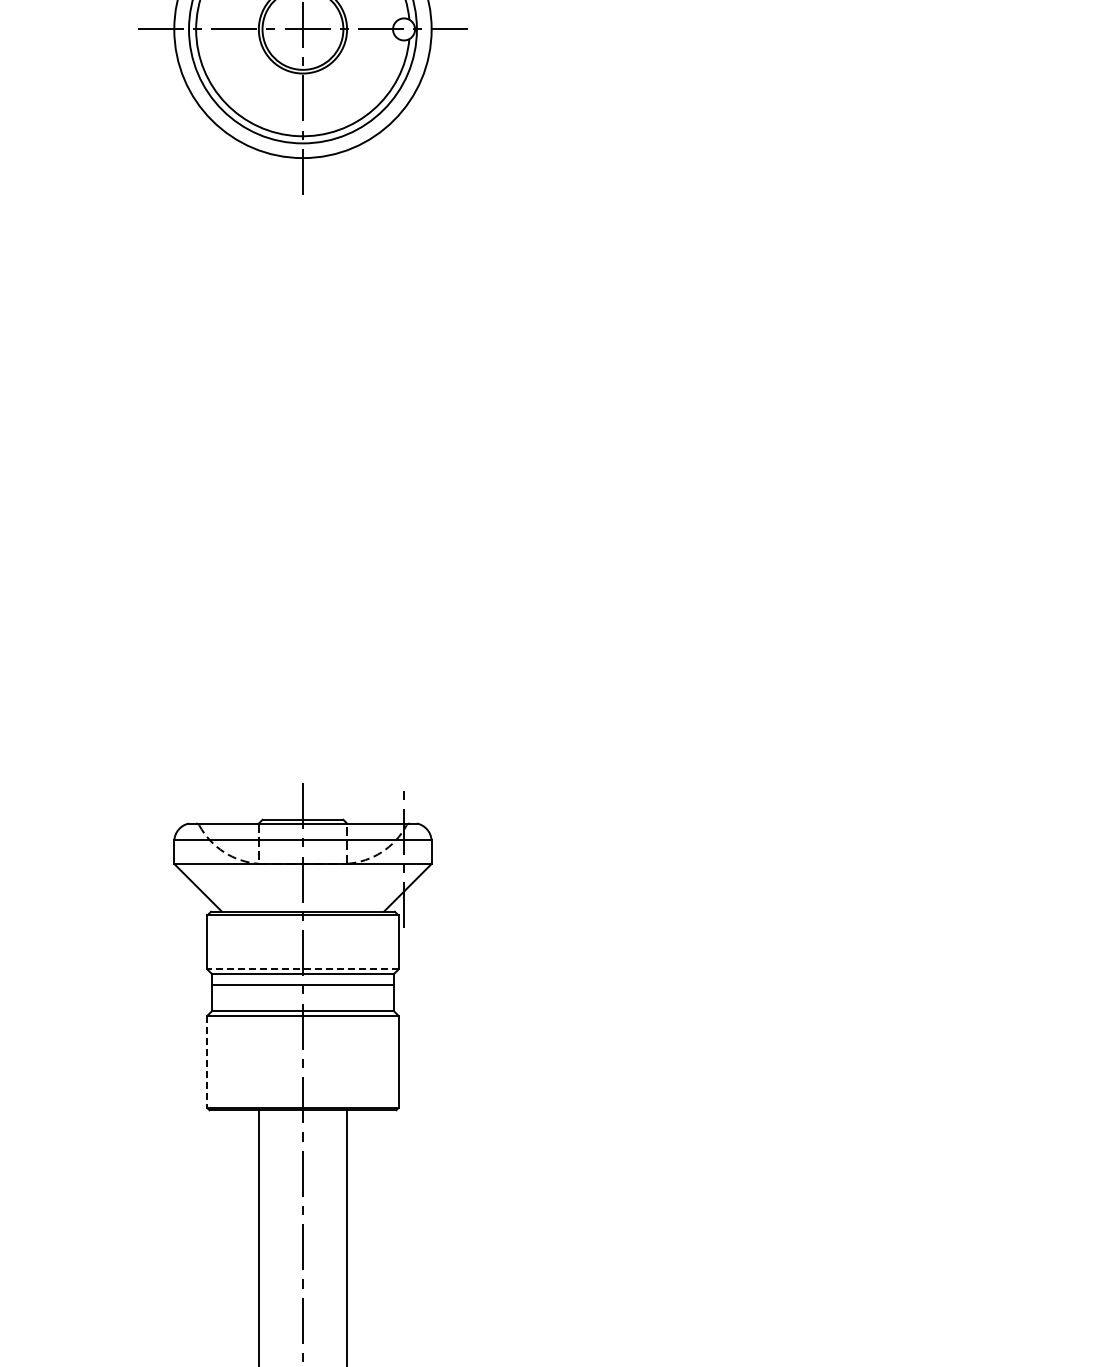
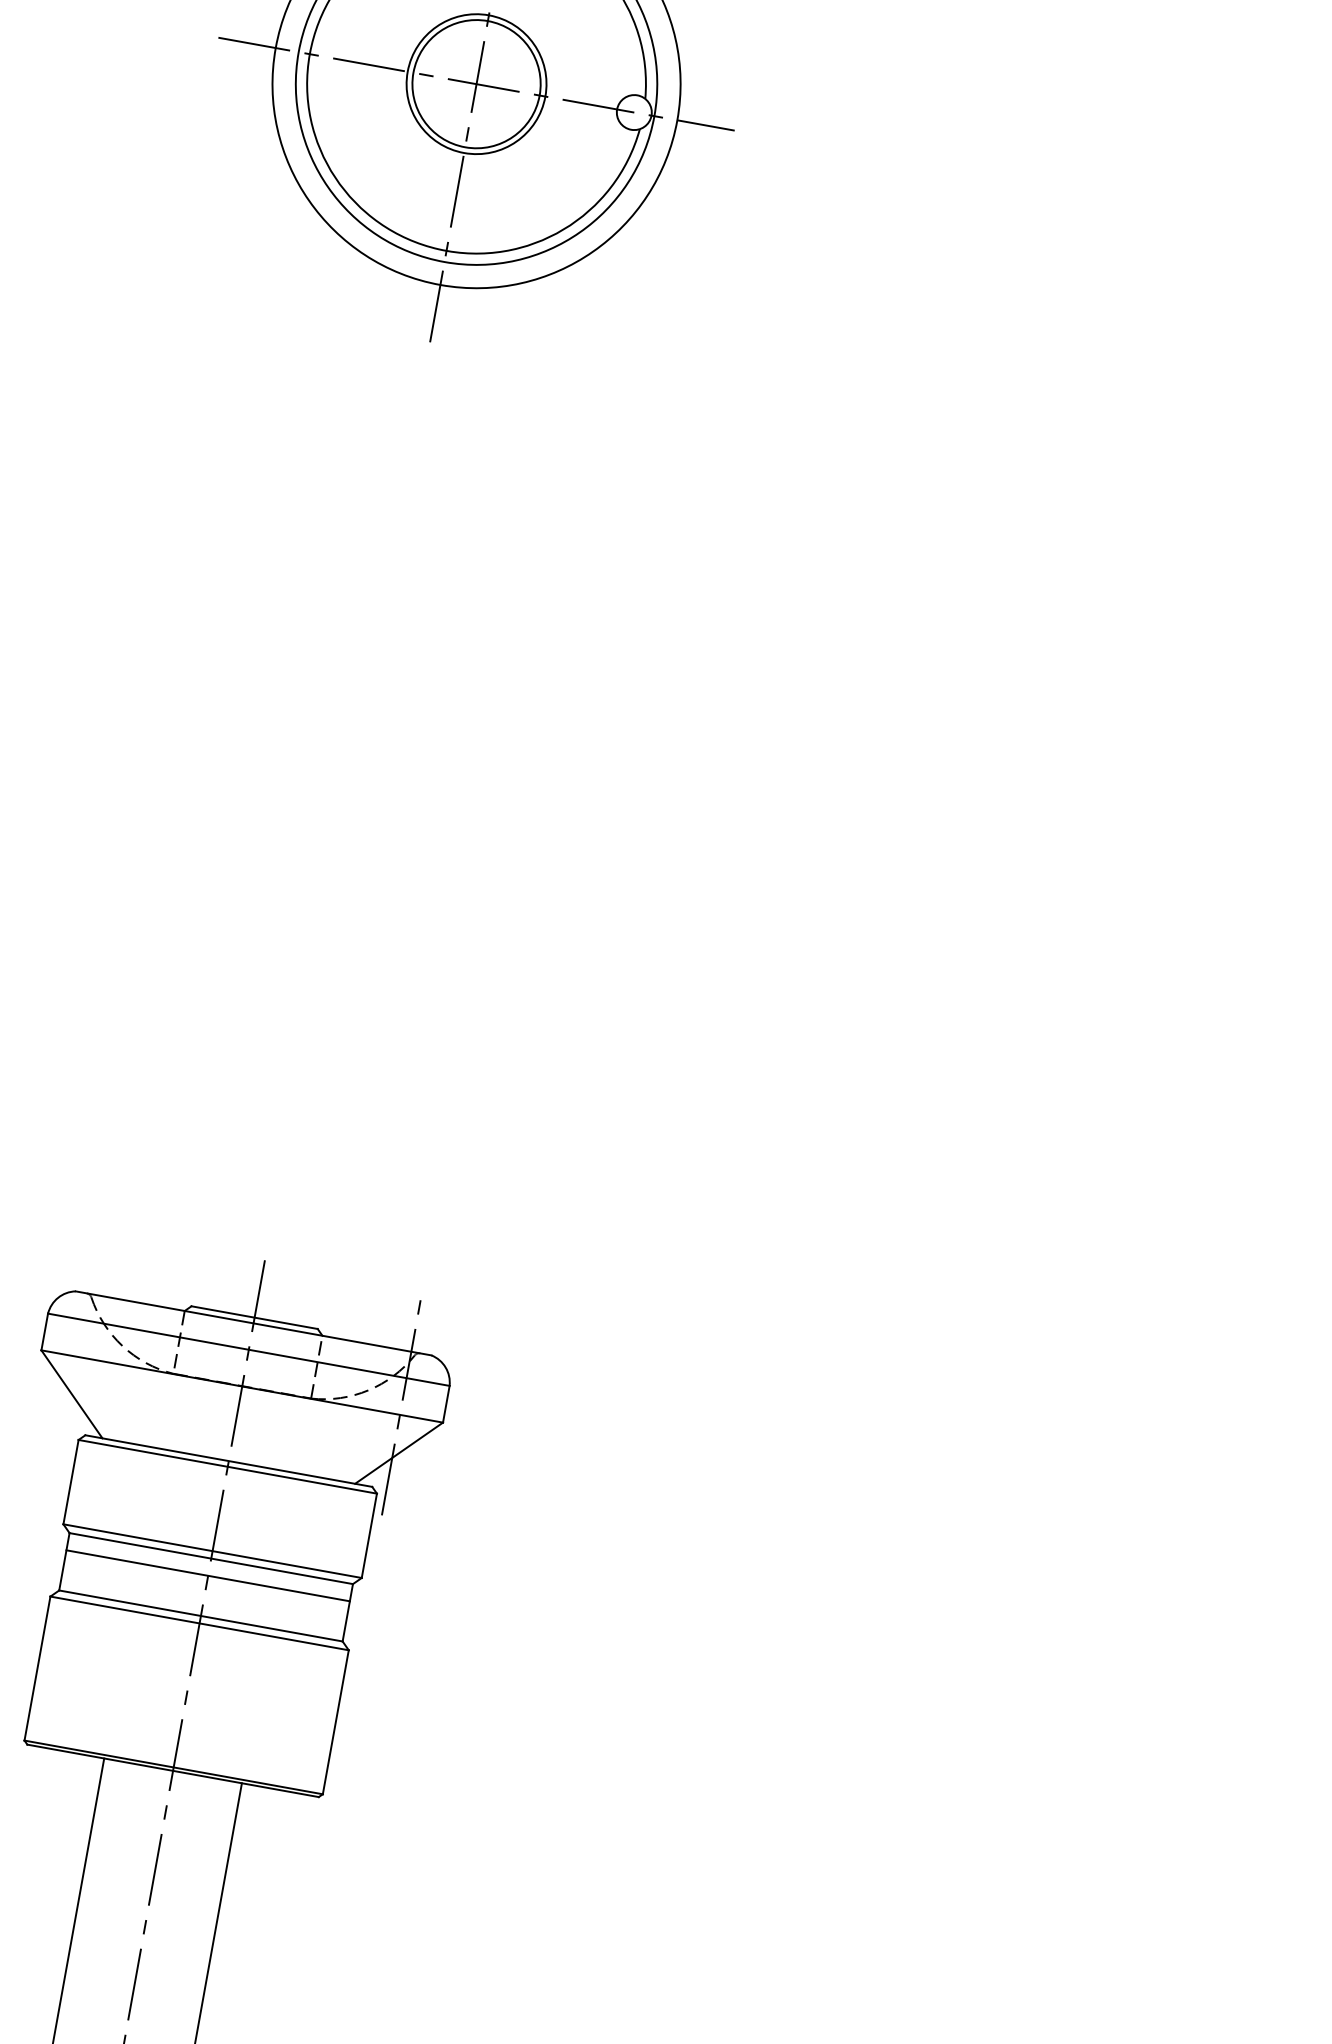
line: (302, 969) -> (211, 1551), dashed -> solid
line: (207, 1062) -> (37, 1669), dashed -> solid

